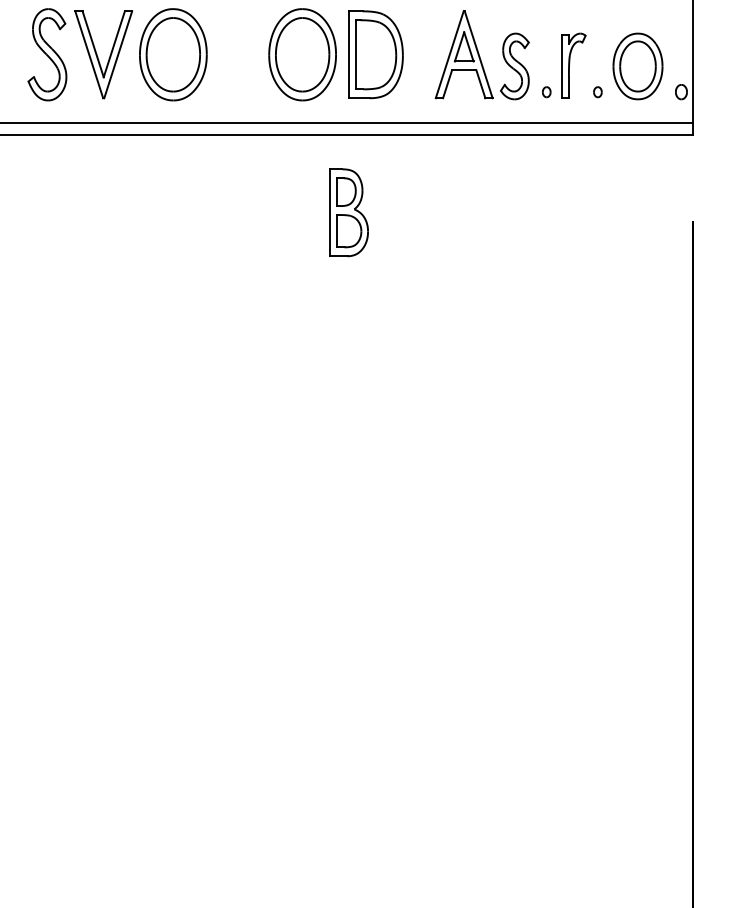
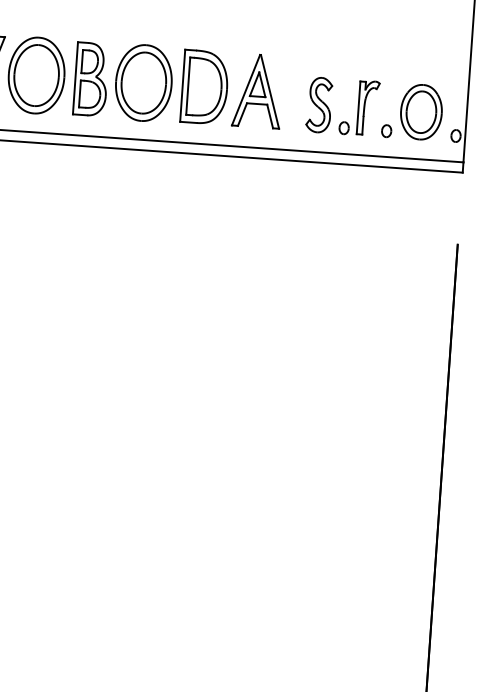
part: (463, 54) -> (257, 90), moved
part: (546, 92) -> (344, 128), size x1.43
part: (597, 92) -> (386, 131), size x1.43
part: (348, 212) -> (90, 79), moved

